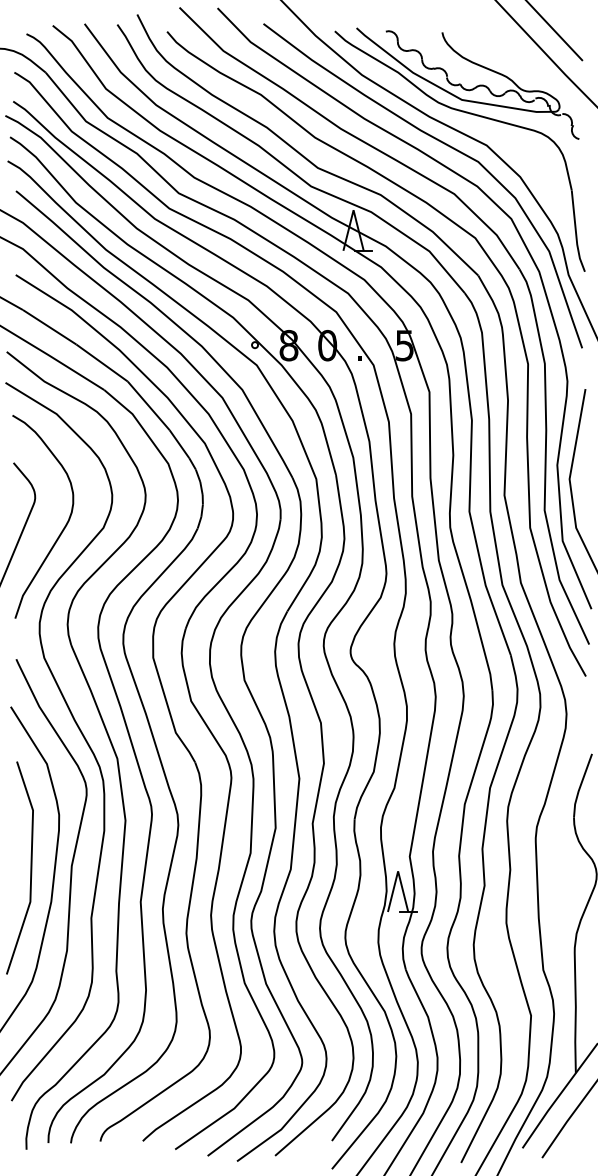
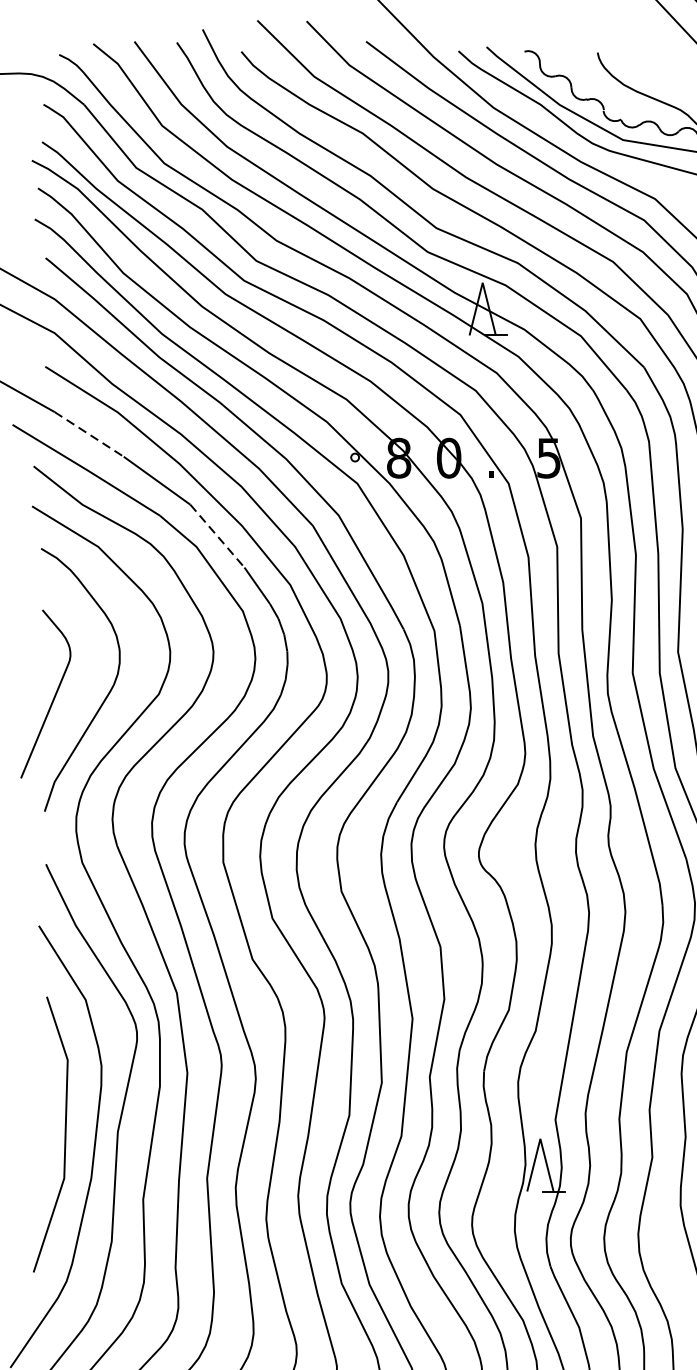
line: (49, 327) -> (88, 434), solid -> dashed
line: (149, 406) -> (218, 537), solid -> dashed

